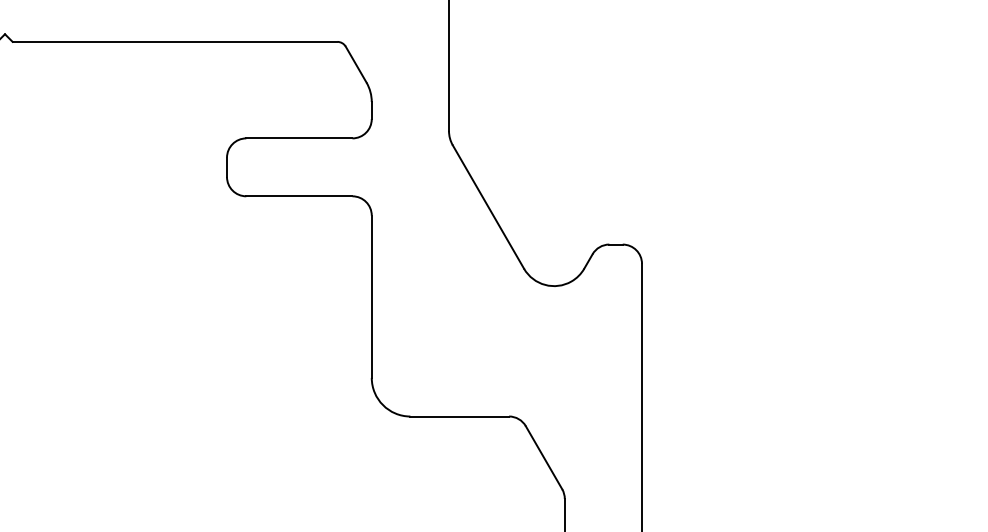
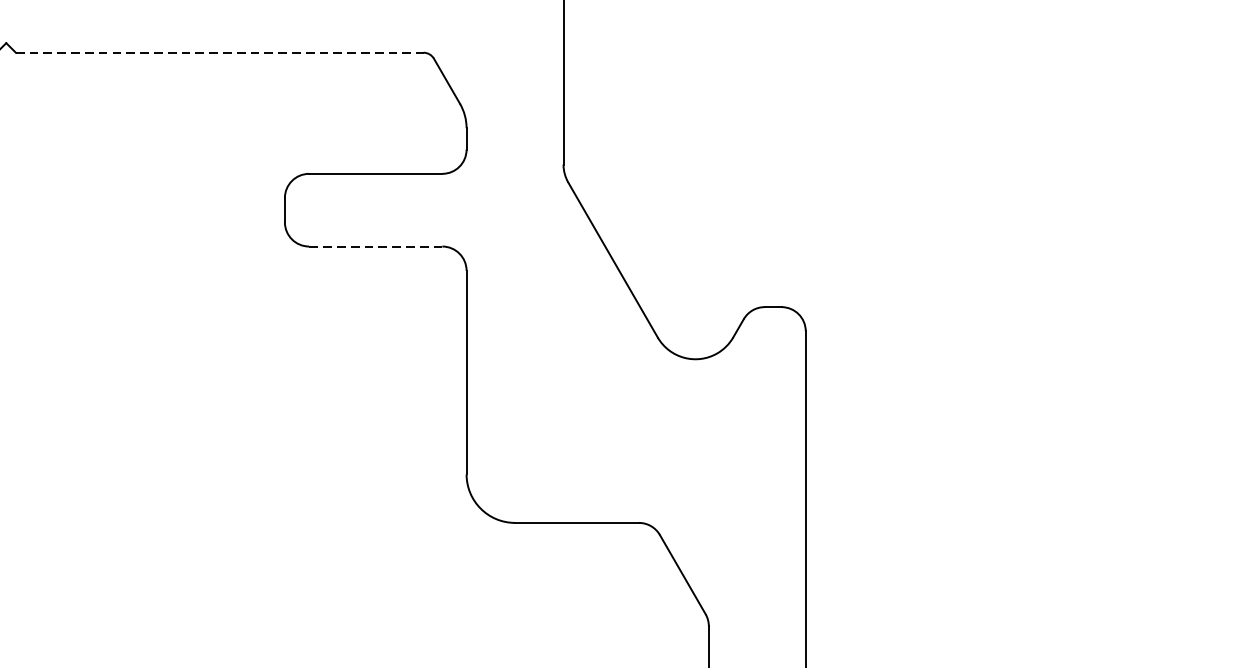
line: (175, 41) -> (220, 52), solid -> dashed
line: (298, 196) -> (374, 246), solid -> dashed

